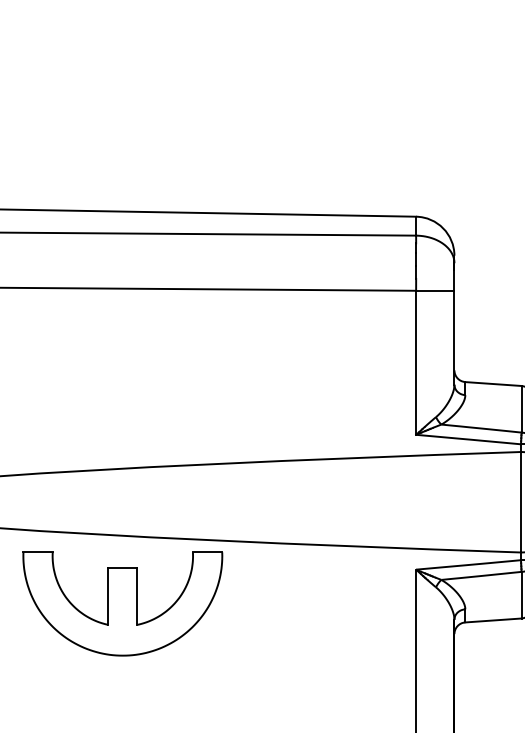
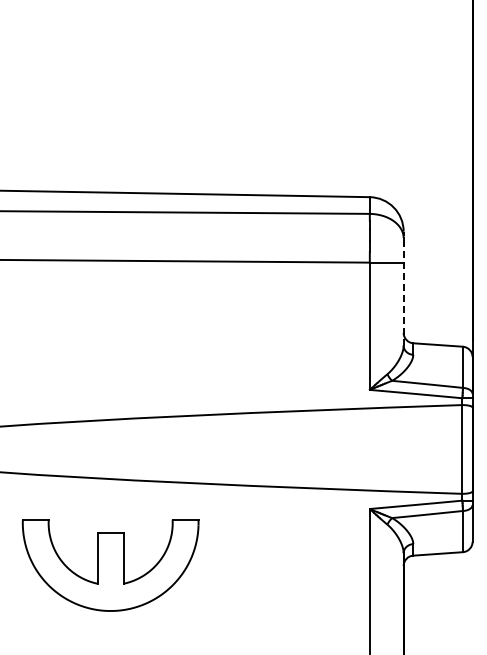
line: (454, 320) -> (403, 288), solid -> dashed
part: (122, 604) -> (110, 565), moved

